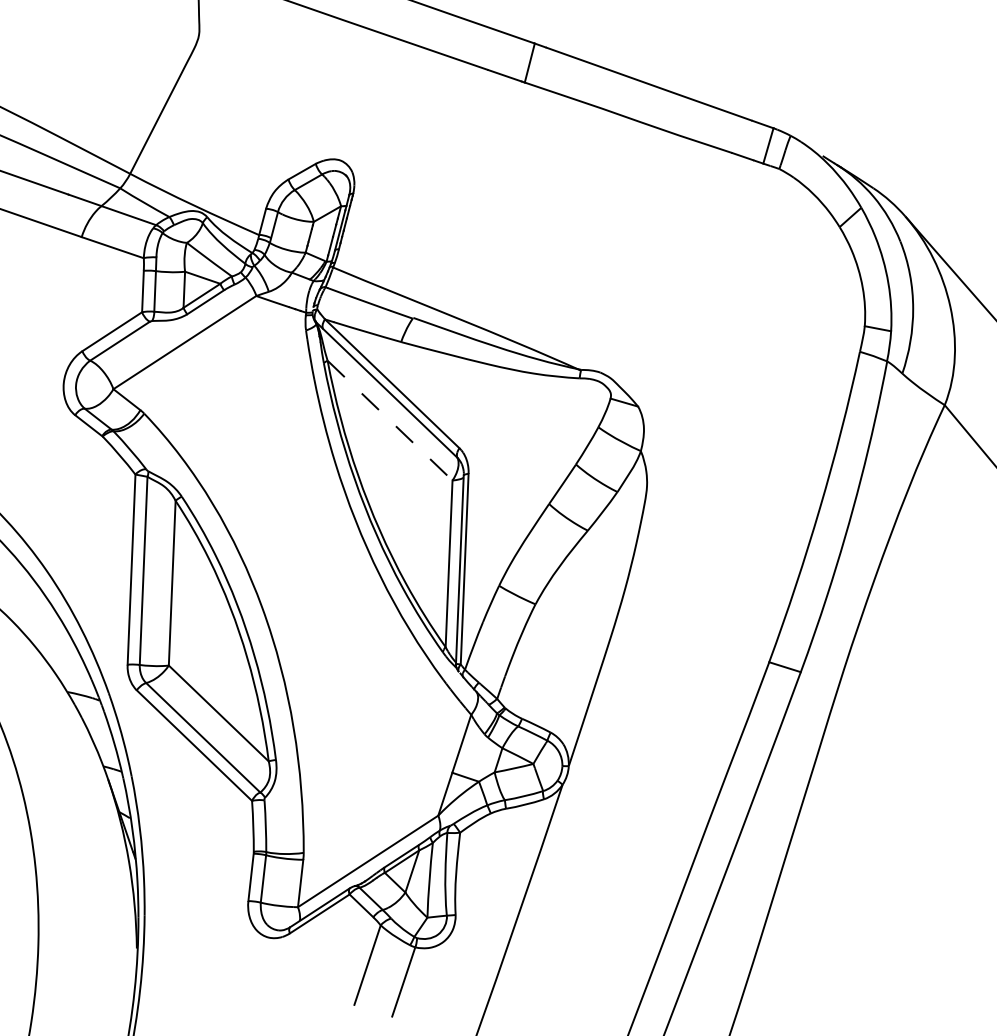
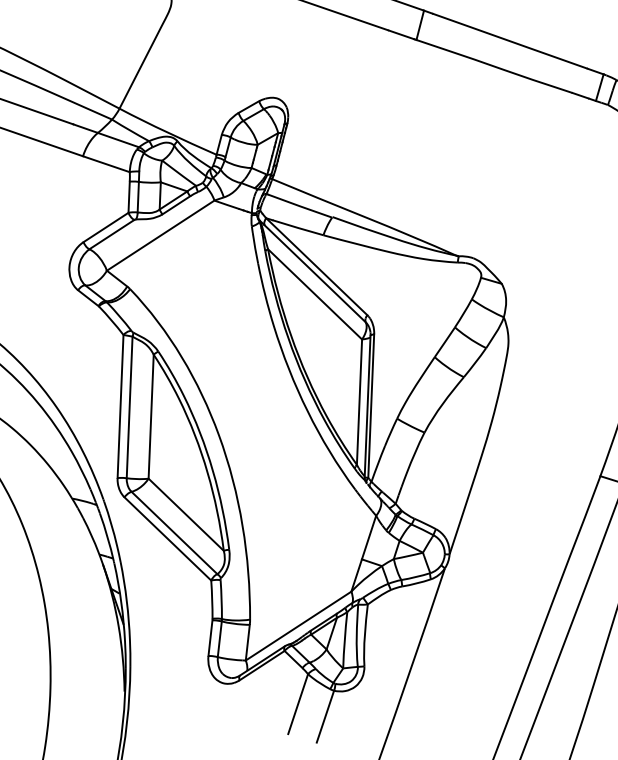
line: (390, 420) -> (315, 294), dashed -> solid

